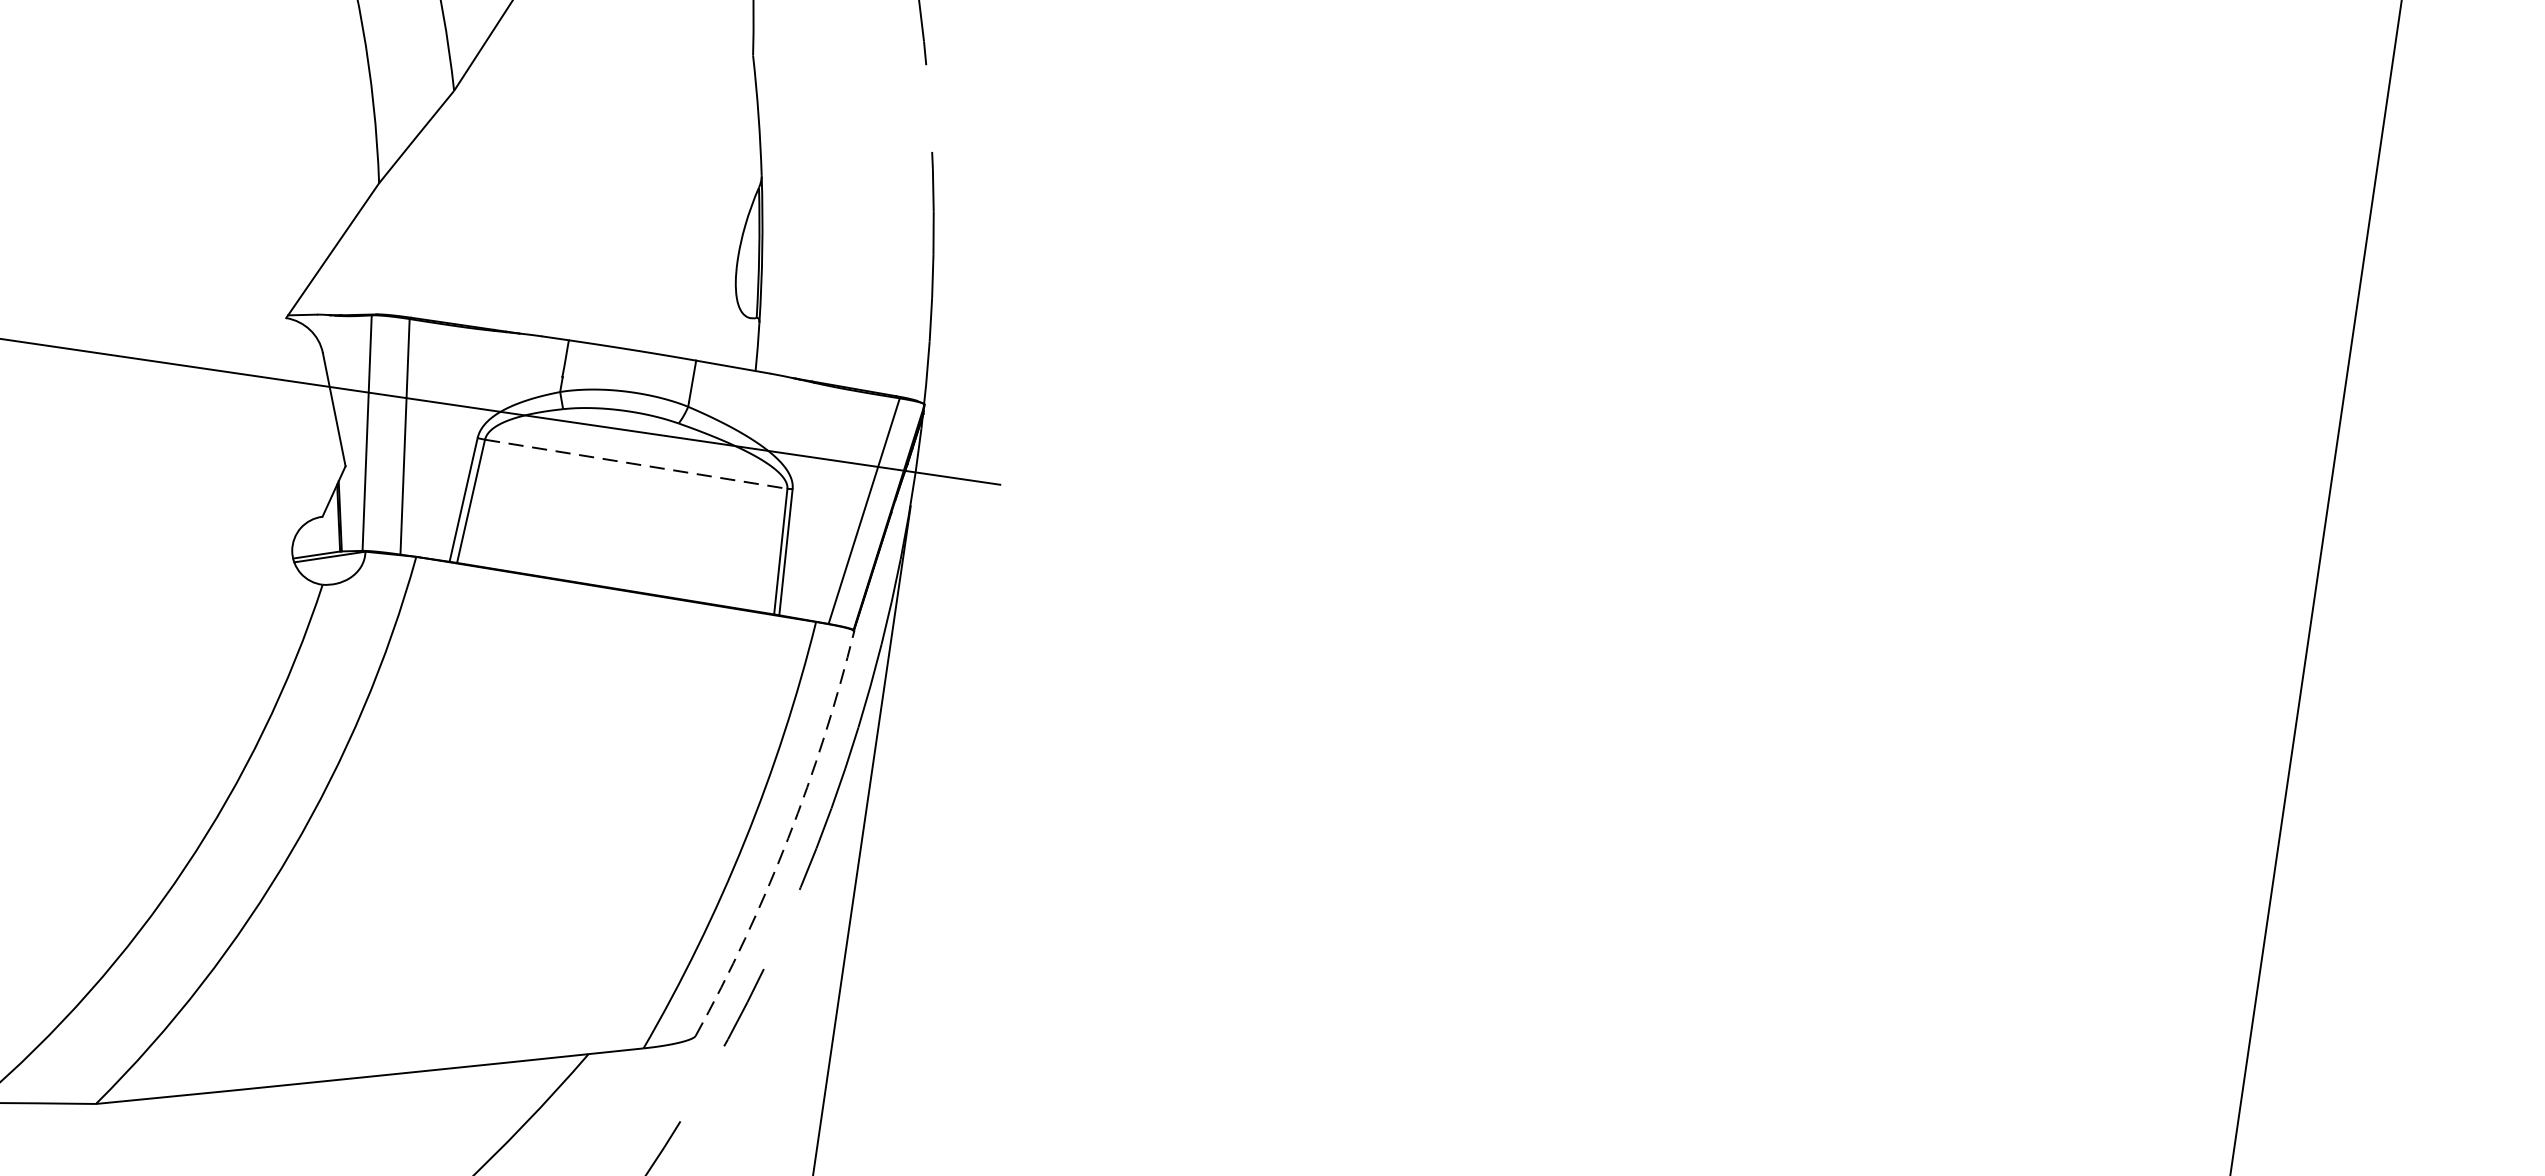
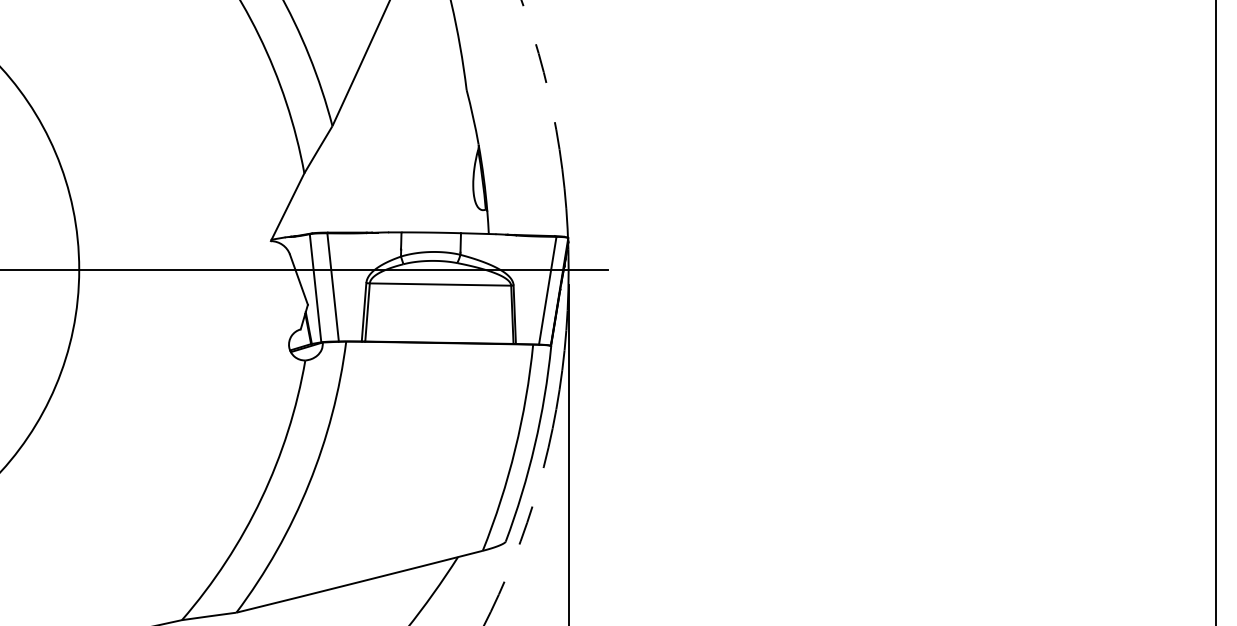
line: (636, 464) -> (440, 284), dashed -> solid
arc: (787, 838) -> (534, 445), dashed -> solid

